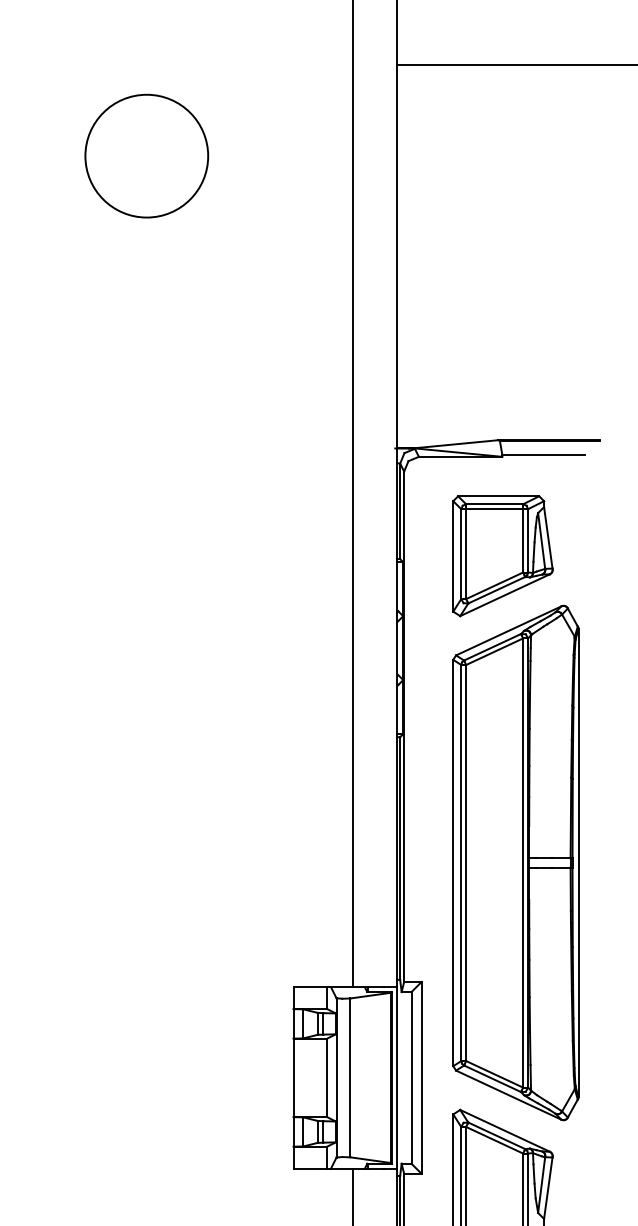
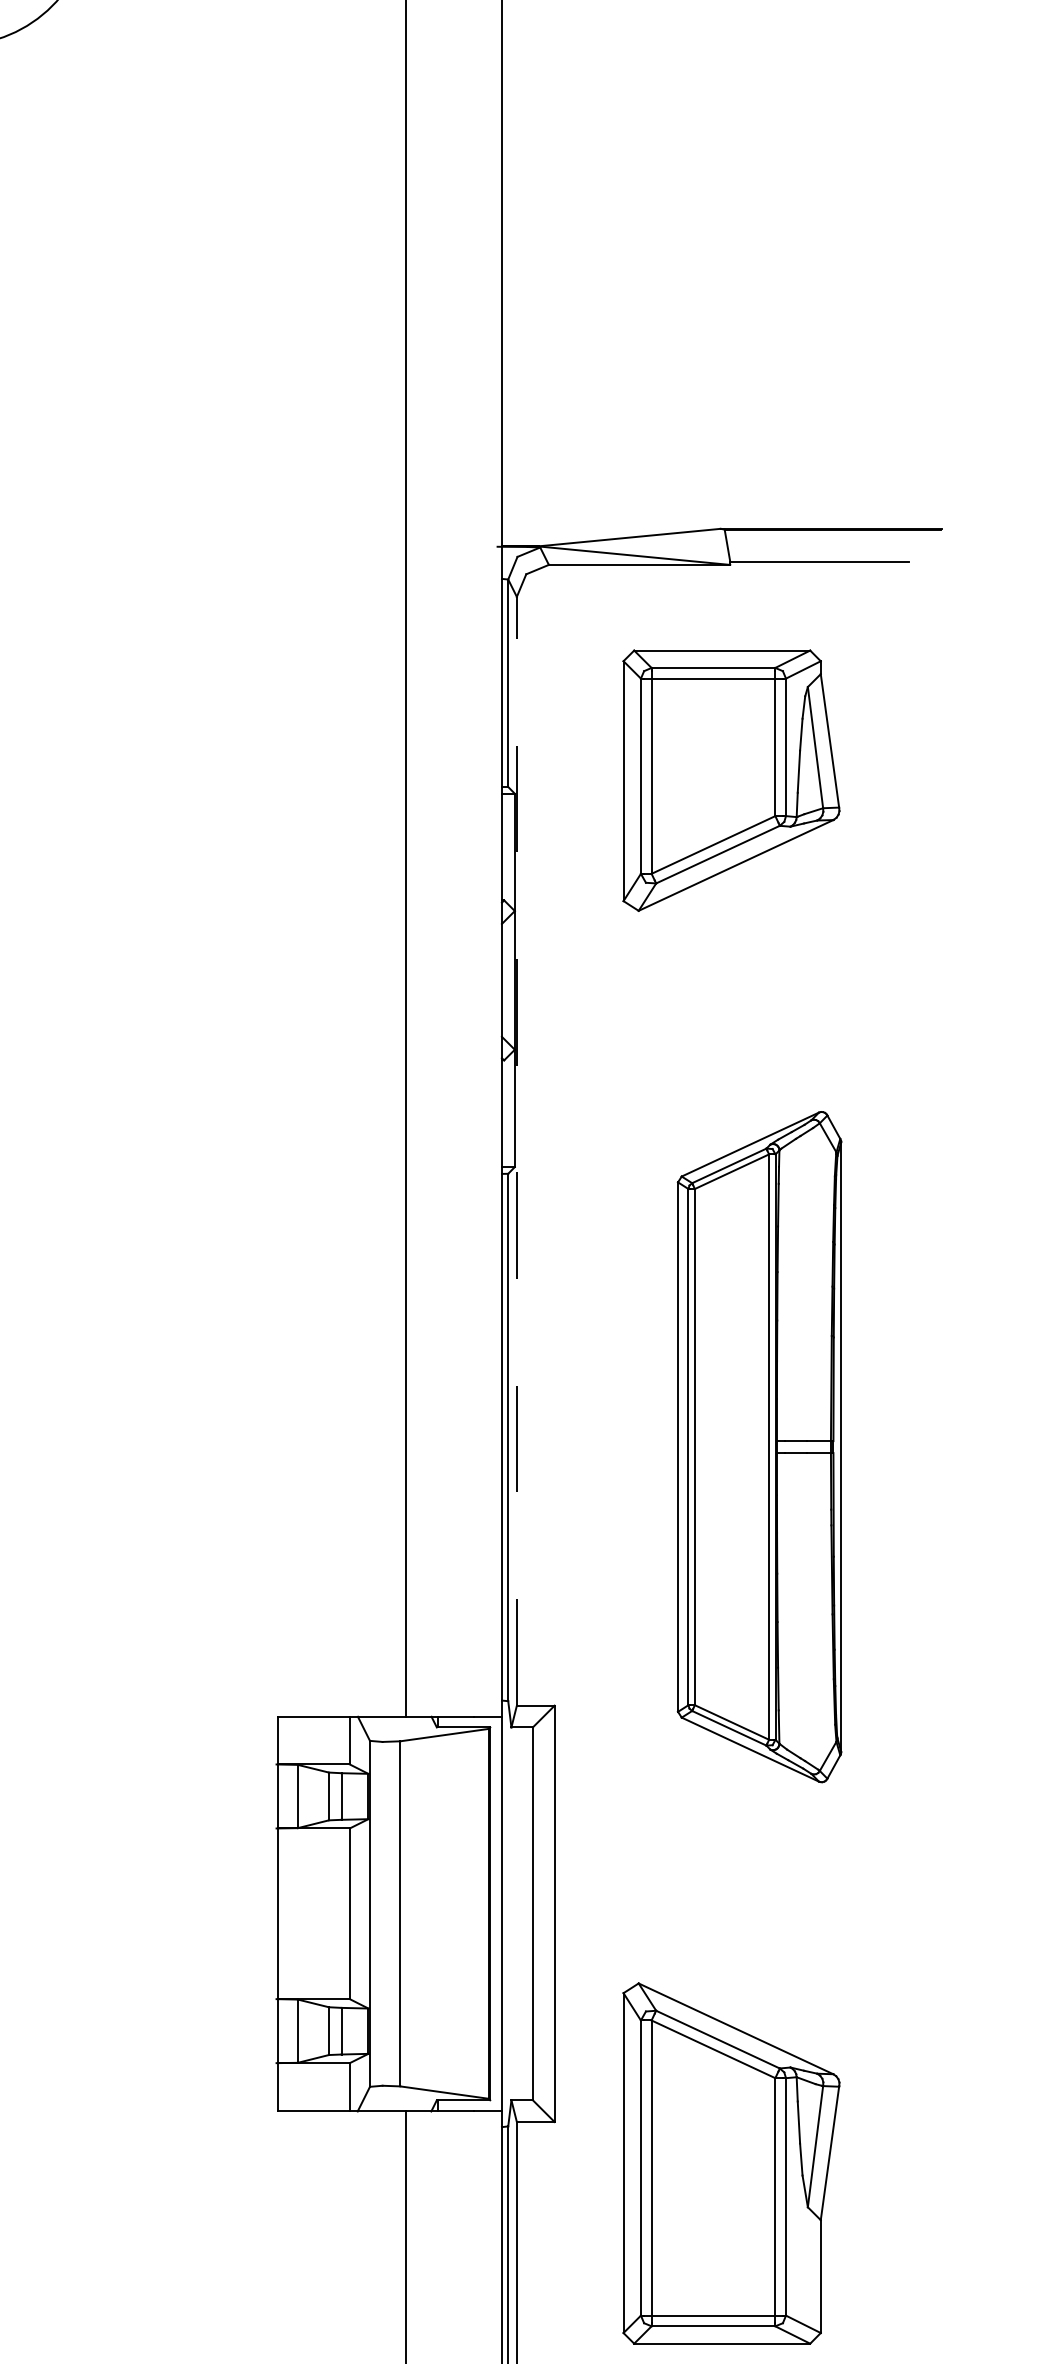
line: (404, 726) -> (517, 1150), solid -> dashed
part: (515, 862) -> (758, 1445), size x0.6

